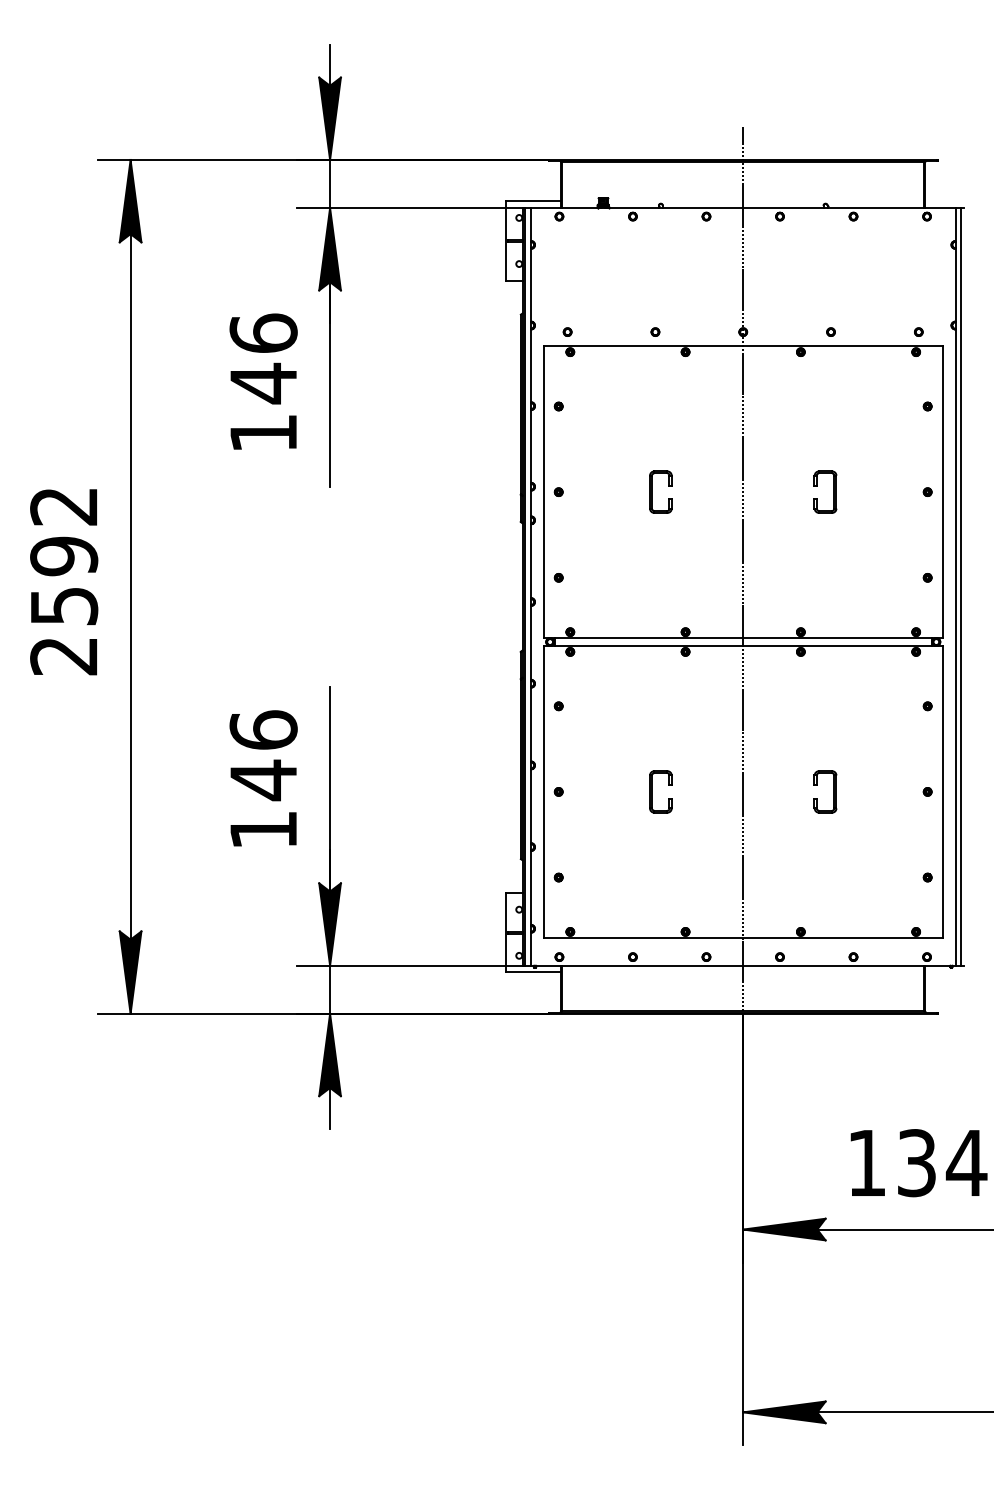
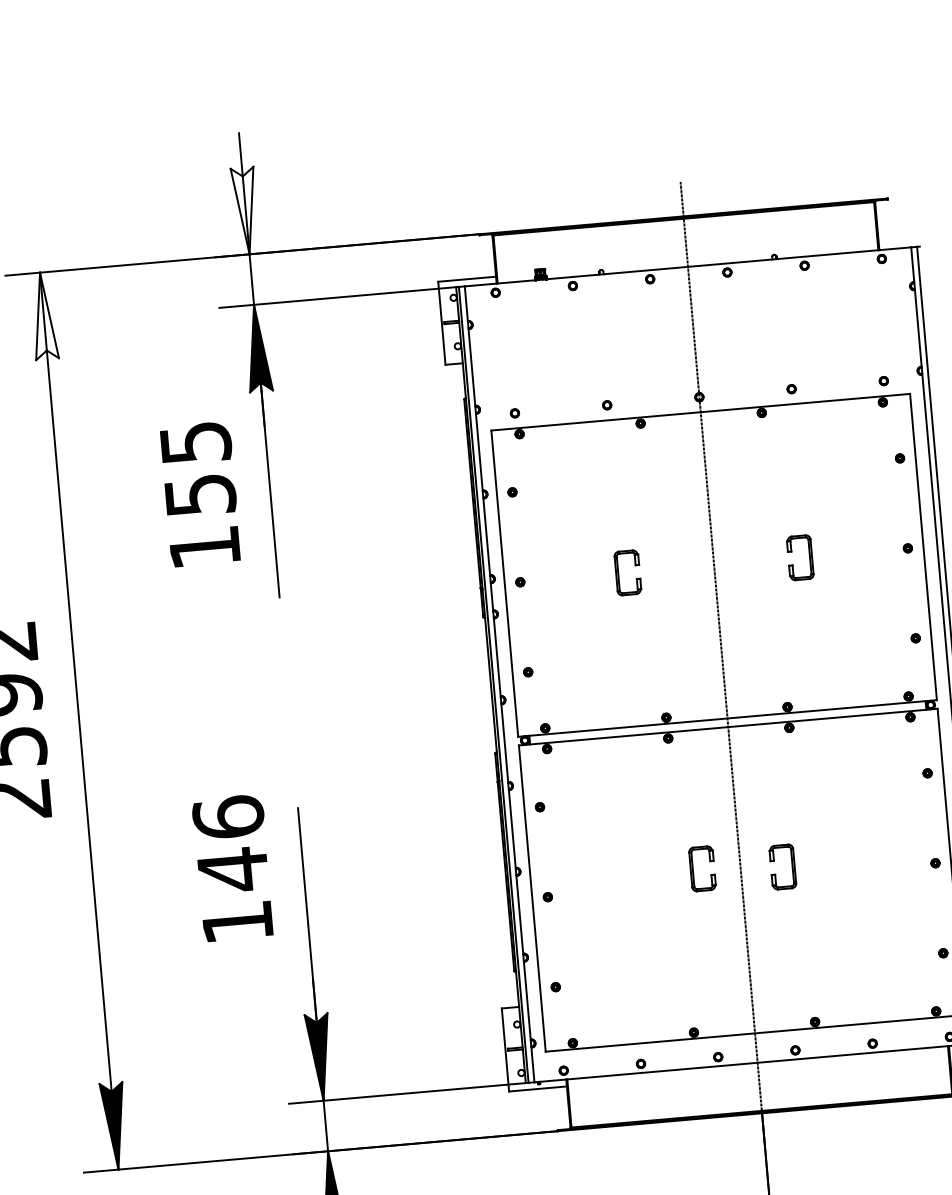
fill: (329, 118) -> (245, 210), removed
fill: (130, 200) -> (43, 315), removed
text: (263, 358) -> (197, 469), 146 -> 155
text: (263, 778) -> (232, 868), moved
part: (652, 791) -> (693, 869), moved
part: (833, 791) -> (791, 865), moved

